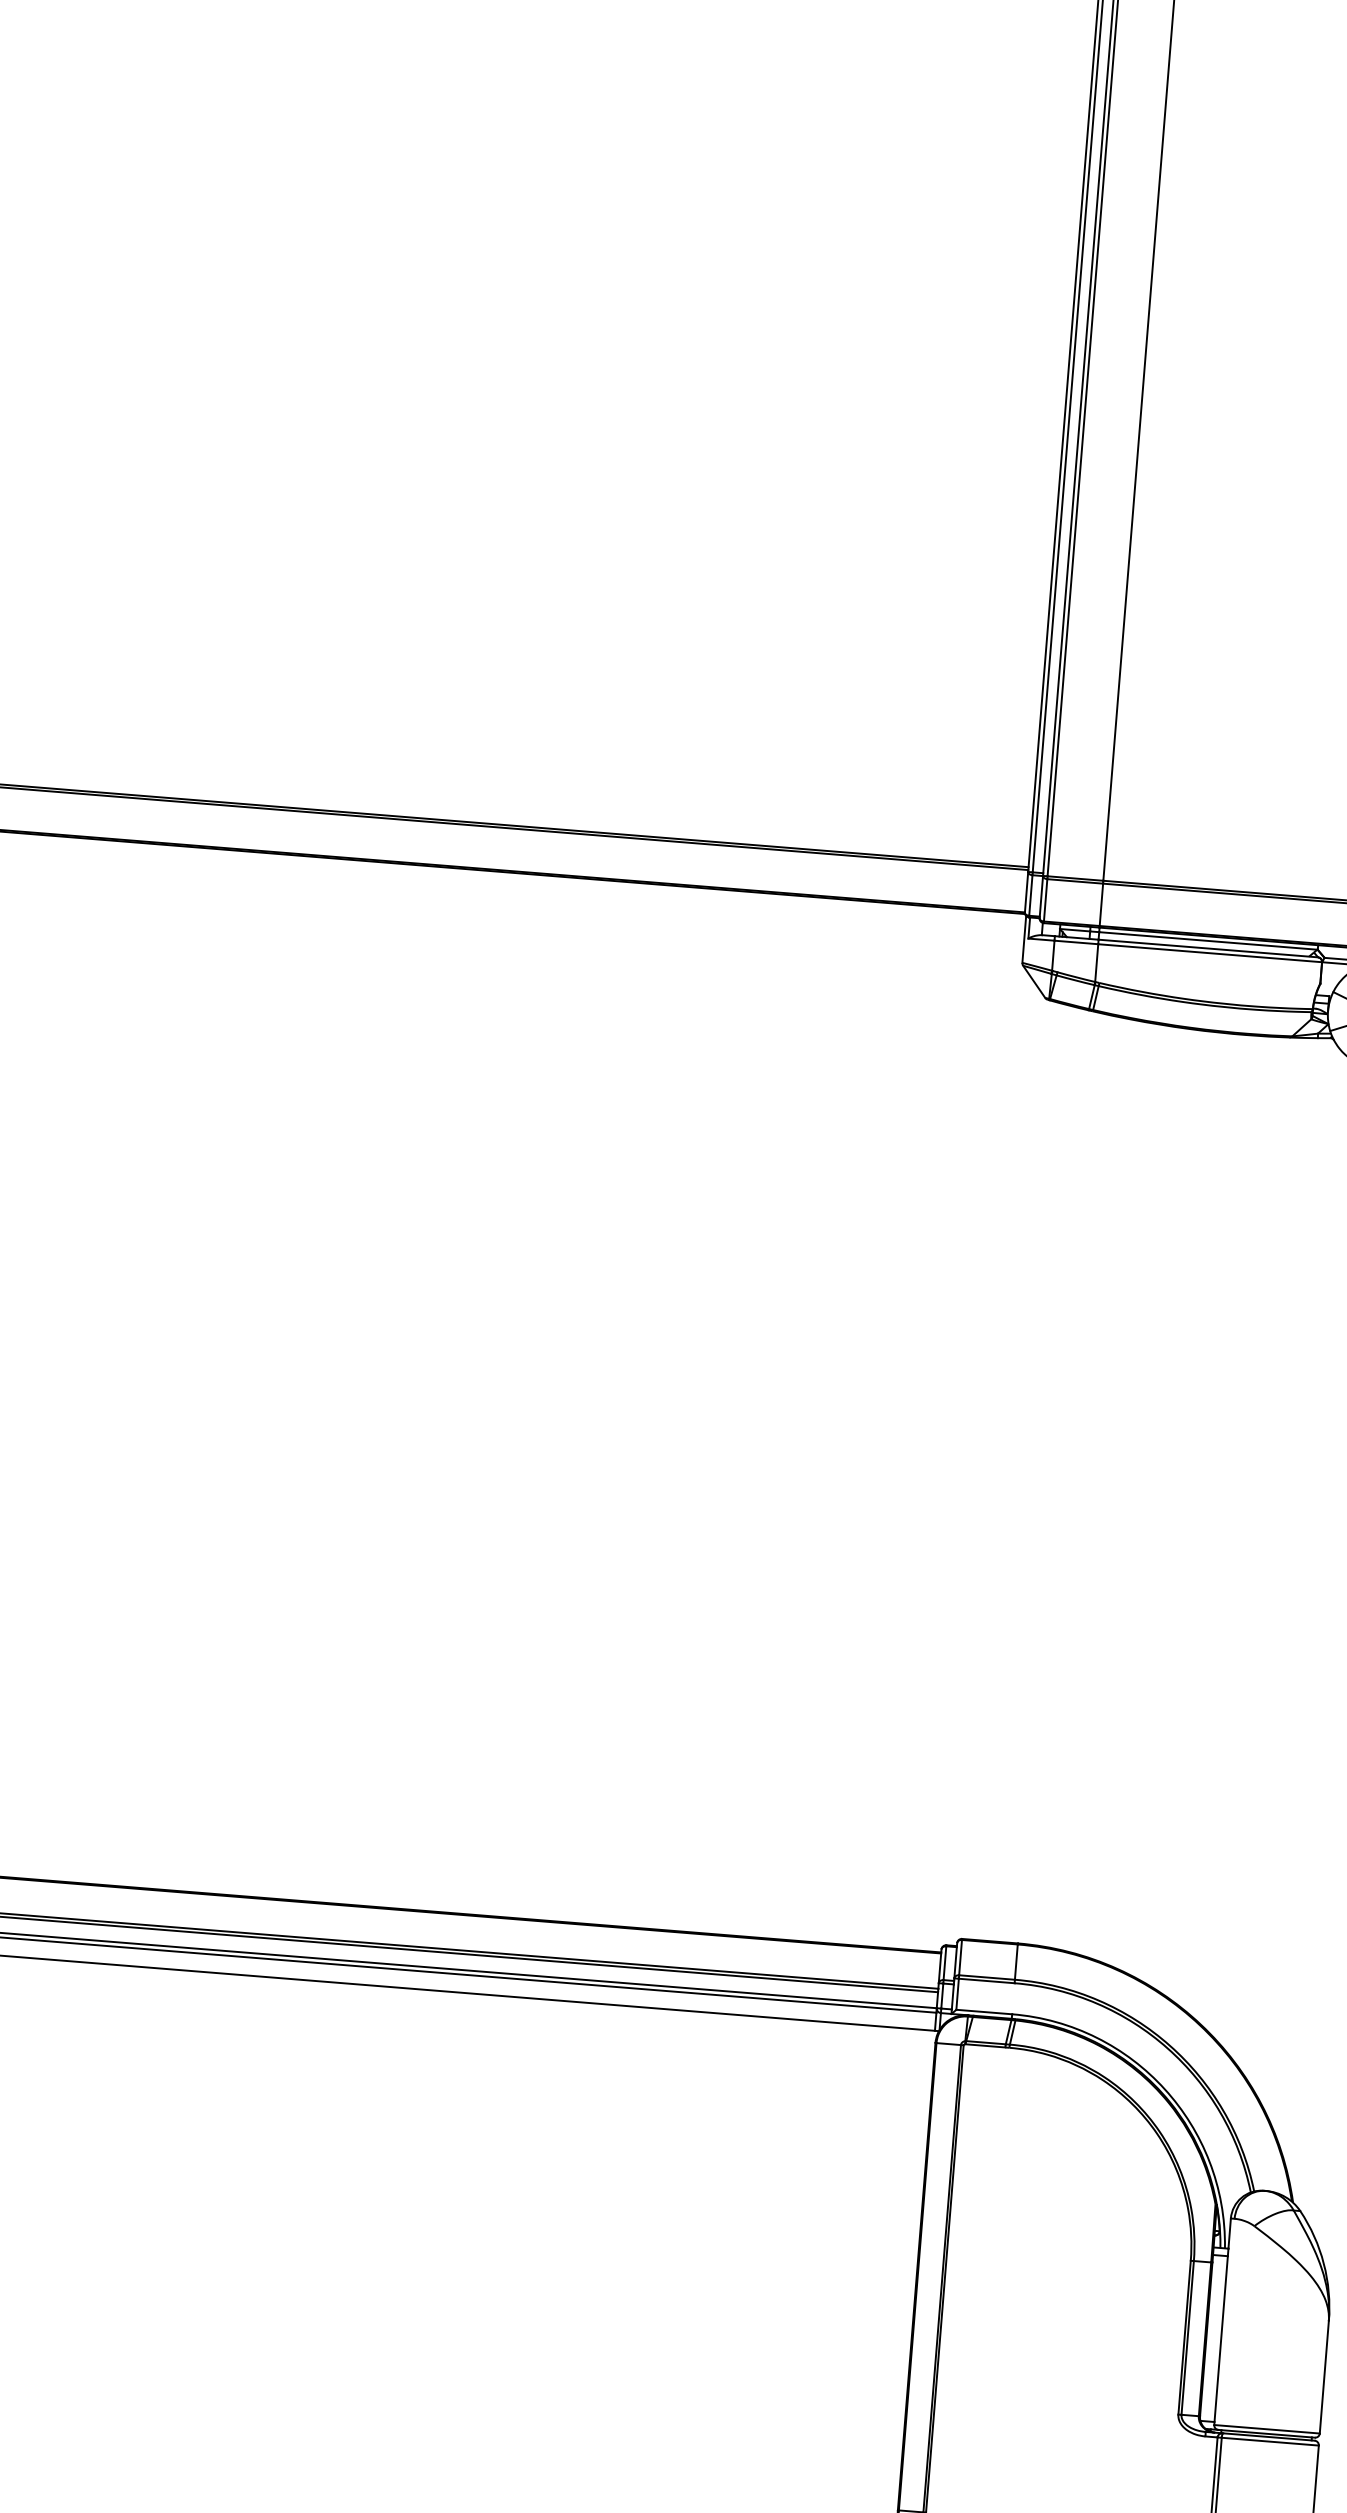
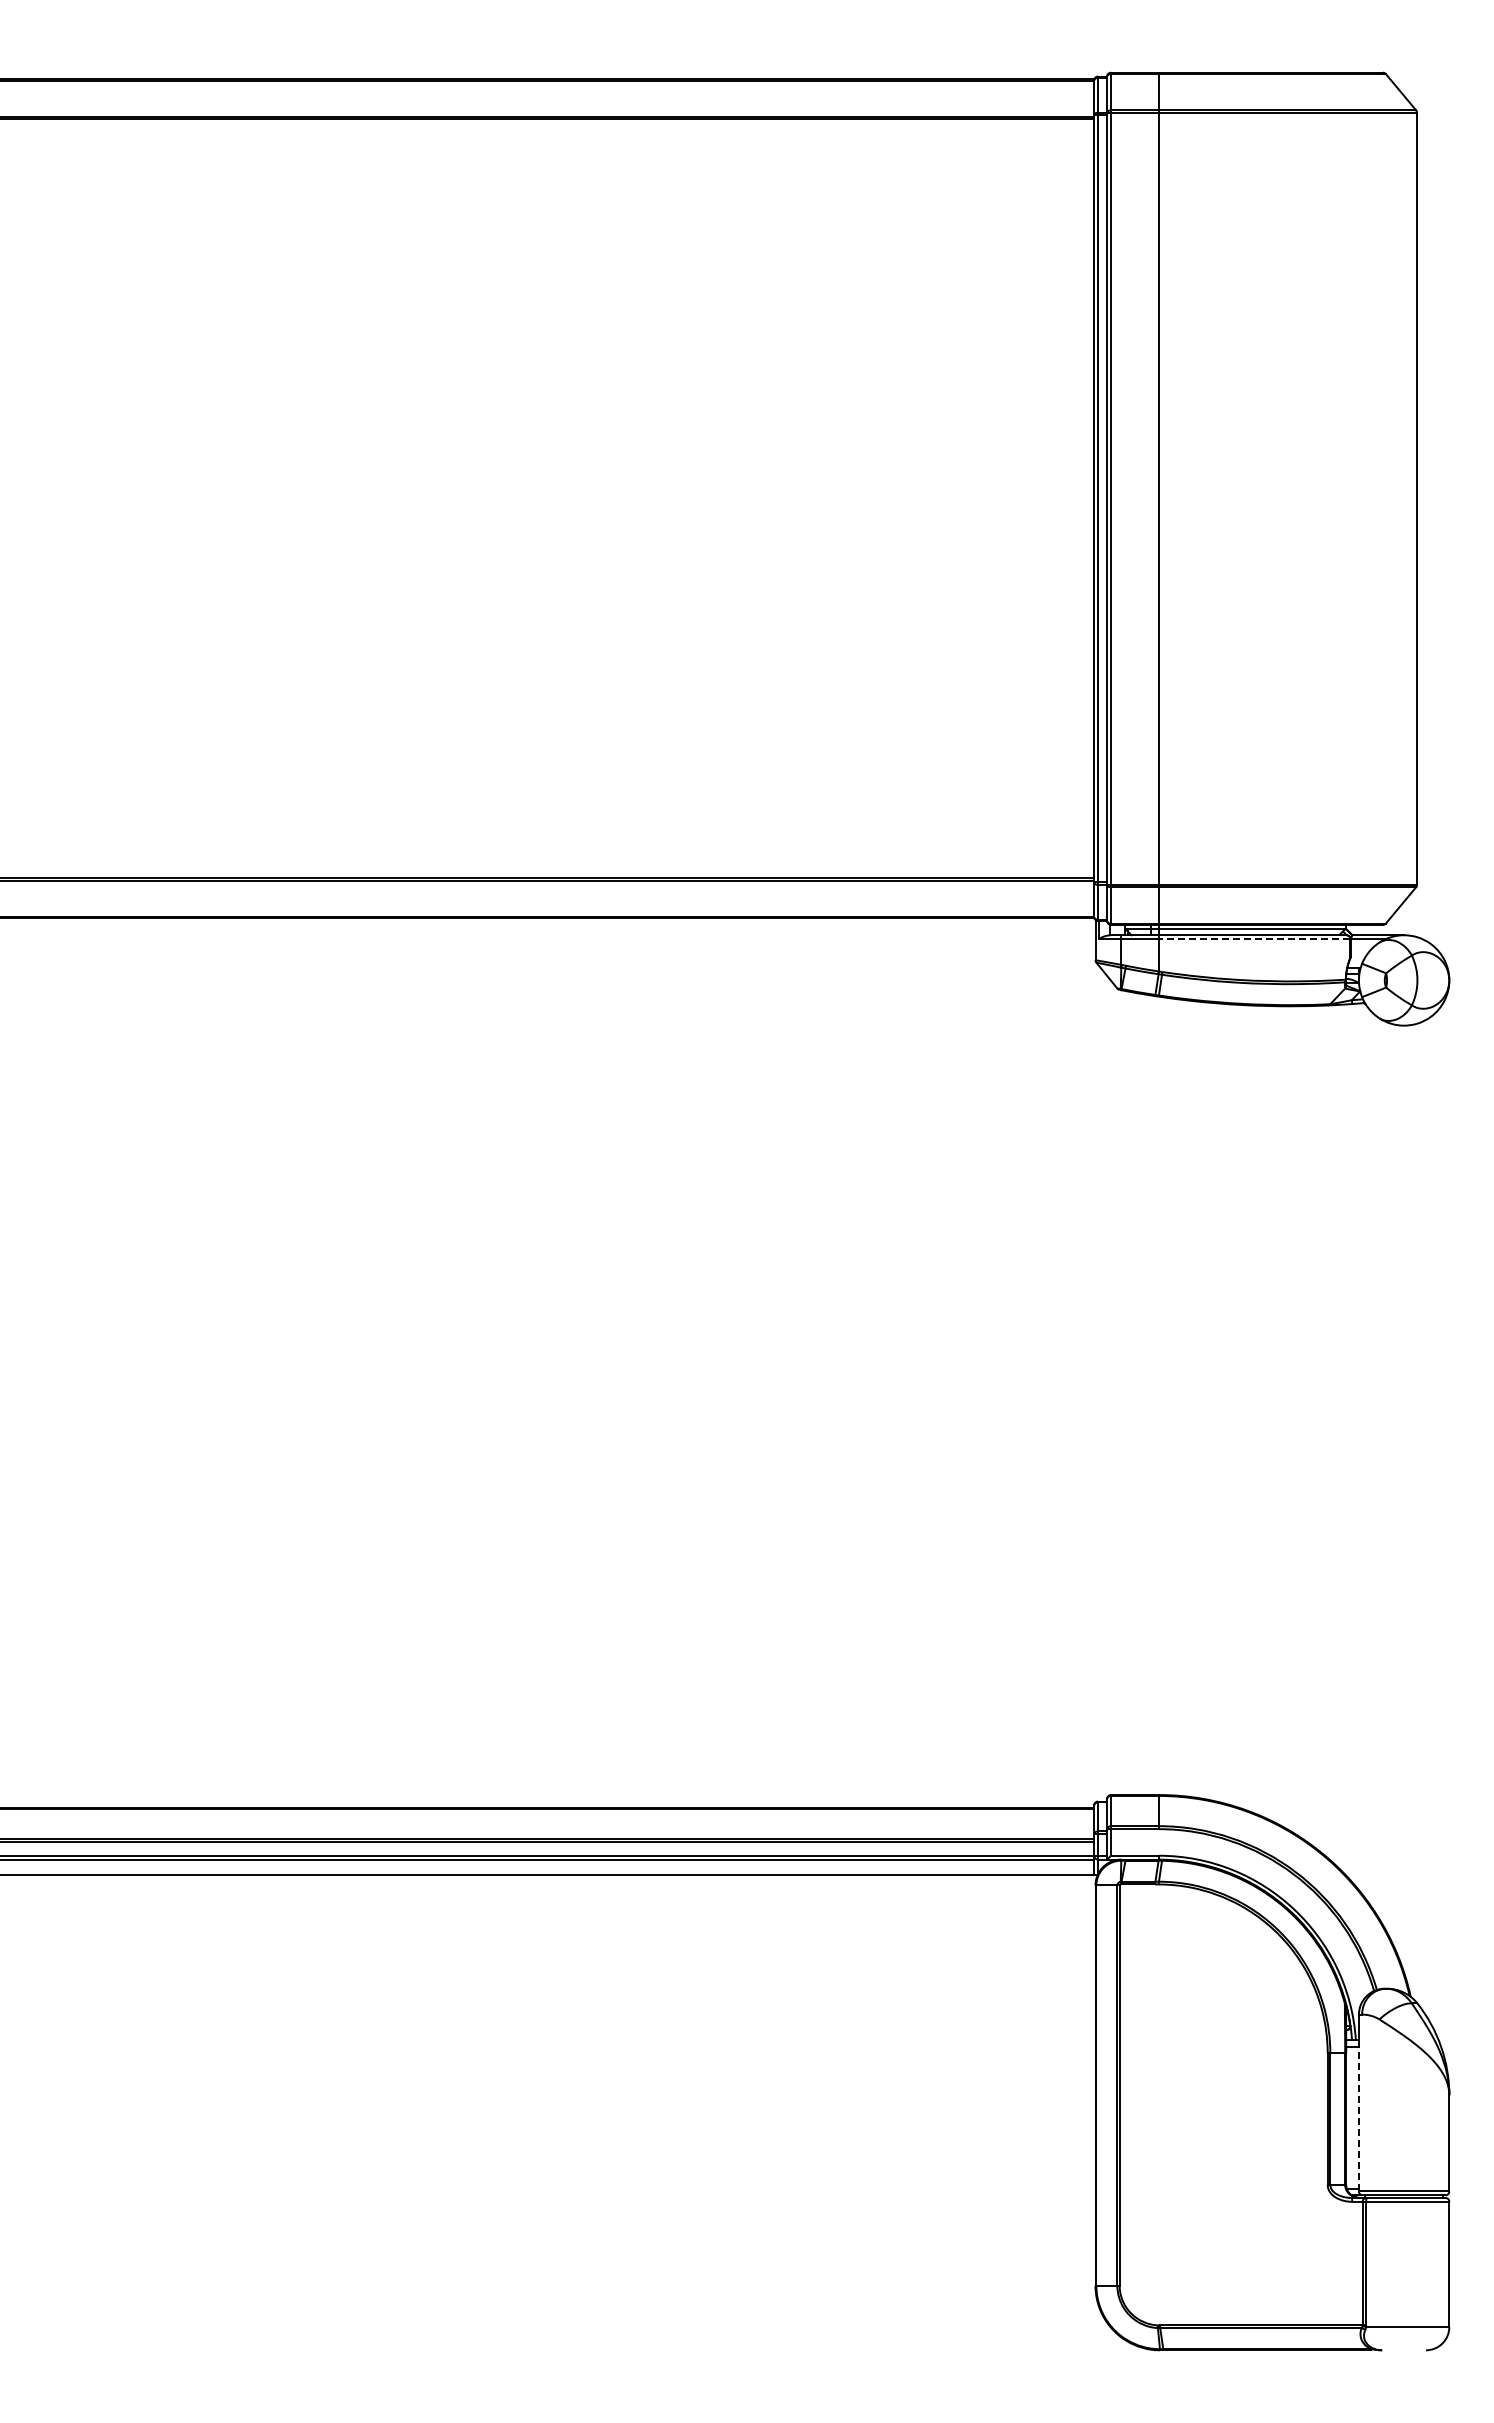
line: (1209, 953) -> (1254, 939), solid -> dashed
line: (1220, 2336) -> (1358, 2115), solid -> dashed

